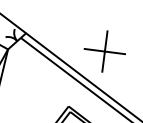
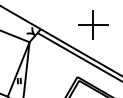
part: (105, 50) -> (93, 24), moved

